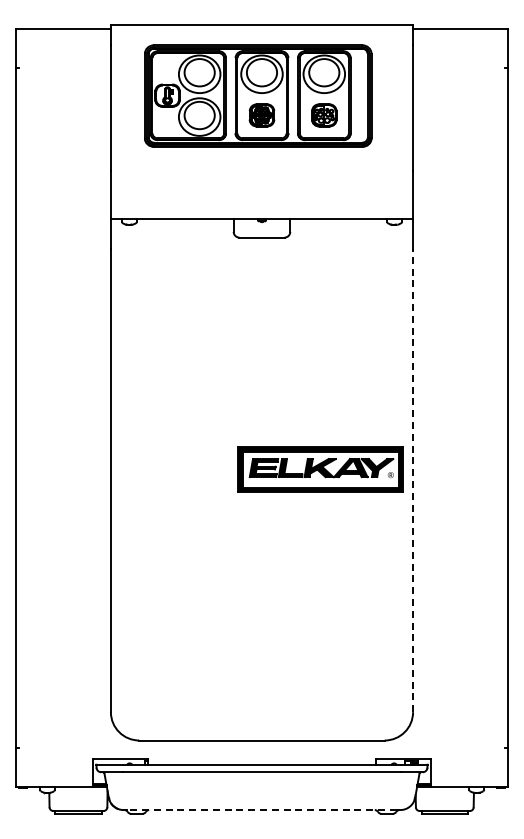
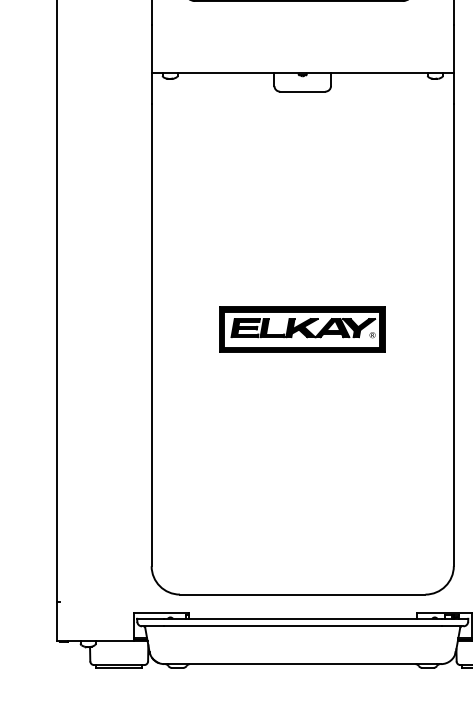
part: (320, 469) -> (302, 329), moved
line: (413, 480) -> (454, 334), dashed -> solid
line: (262, 810) -> (303, 664), dashed -> solid

